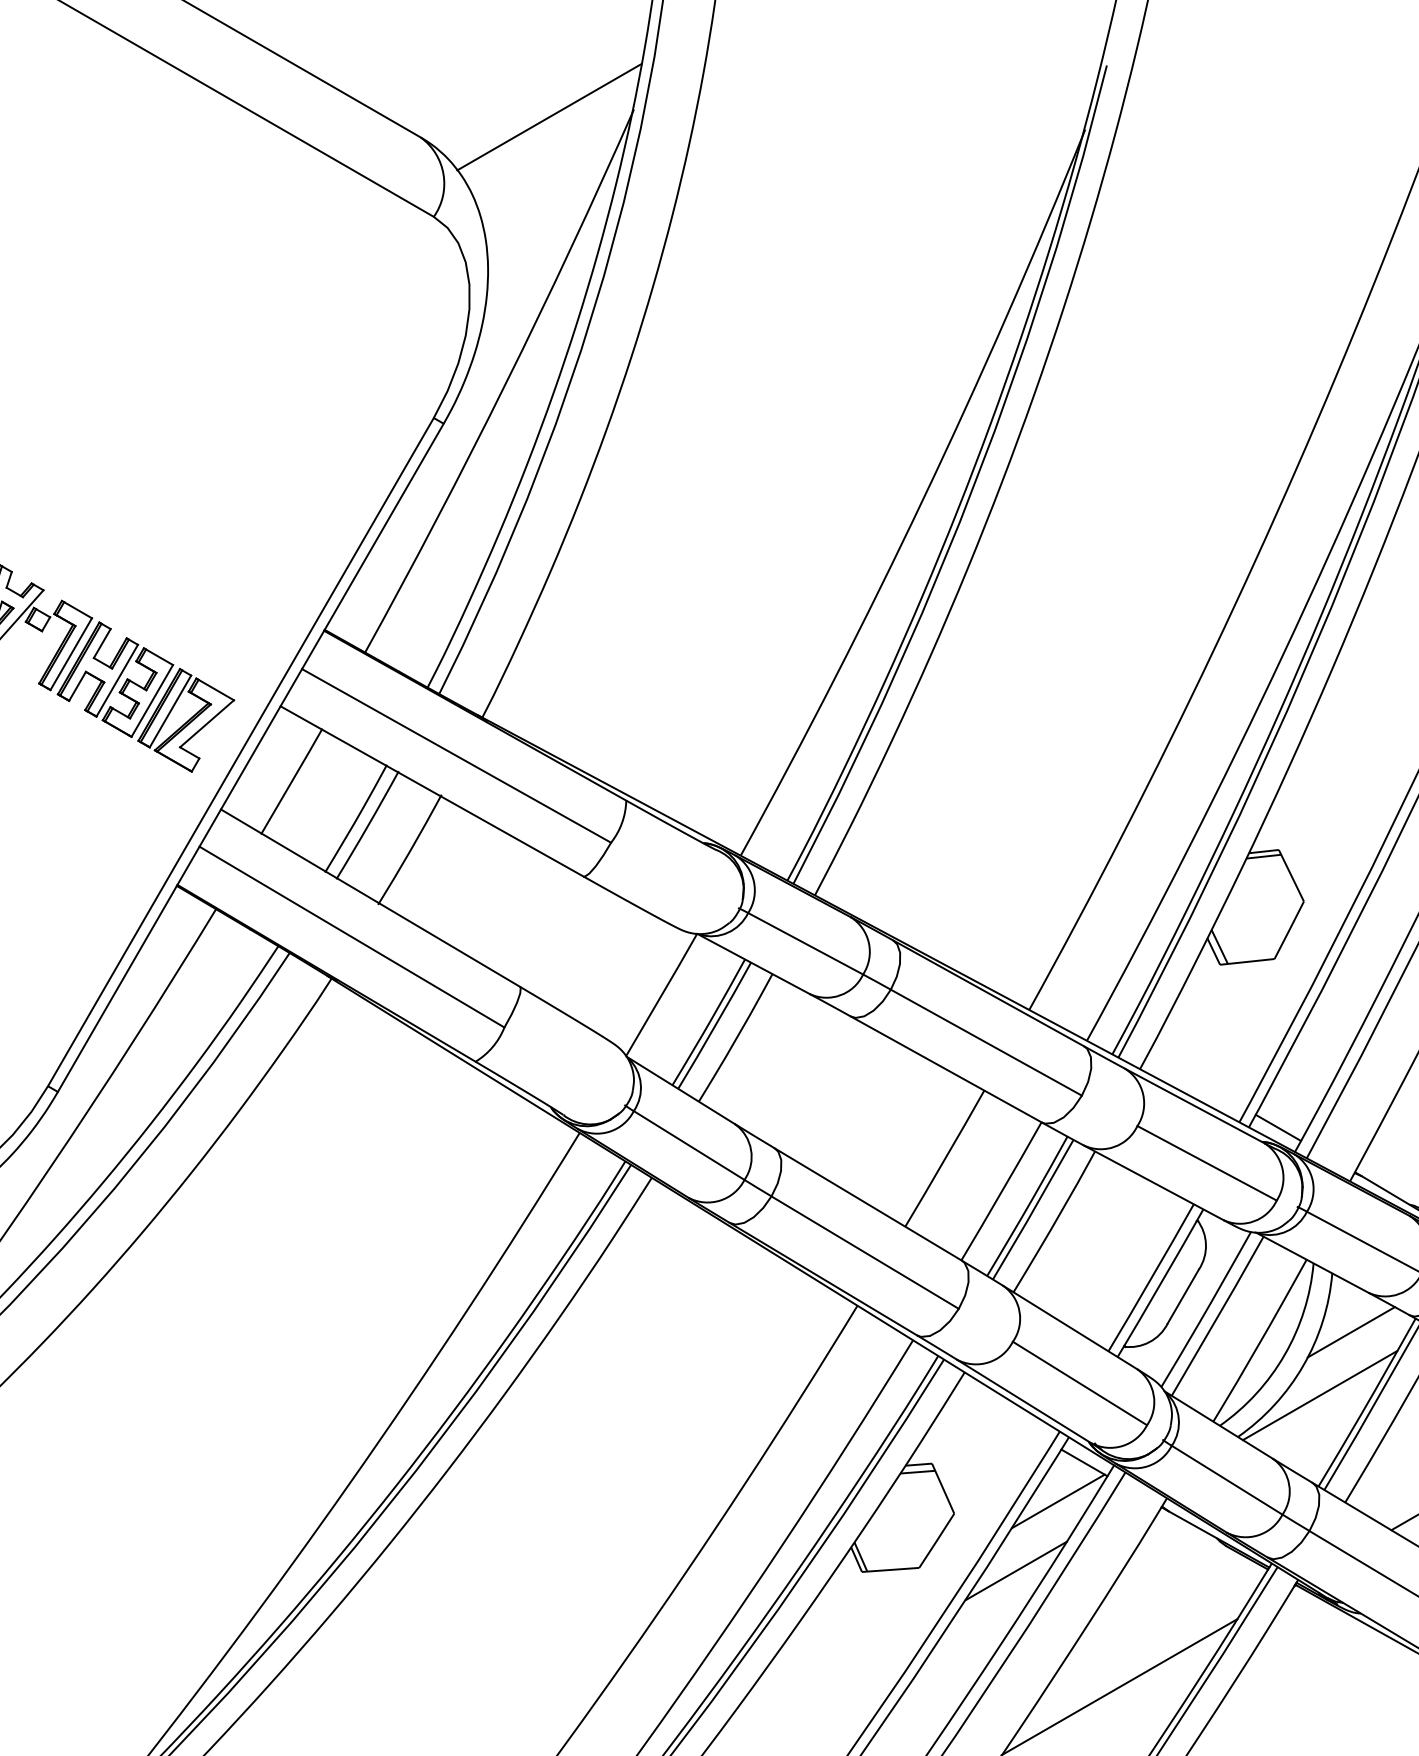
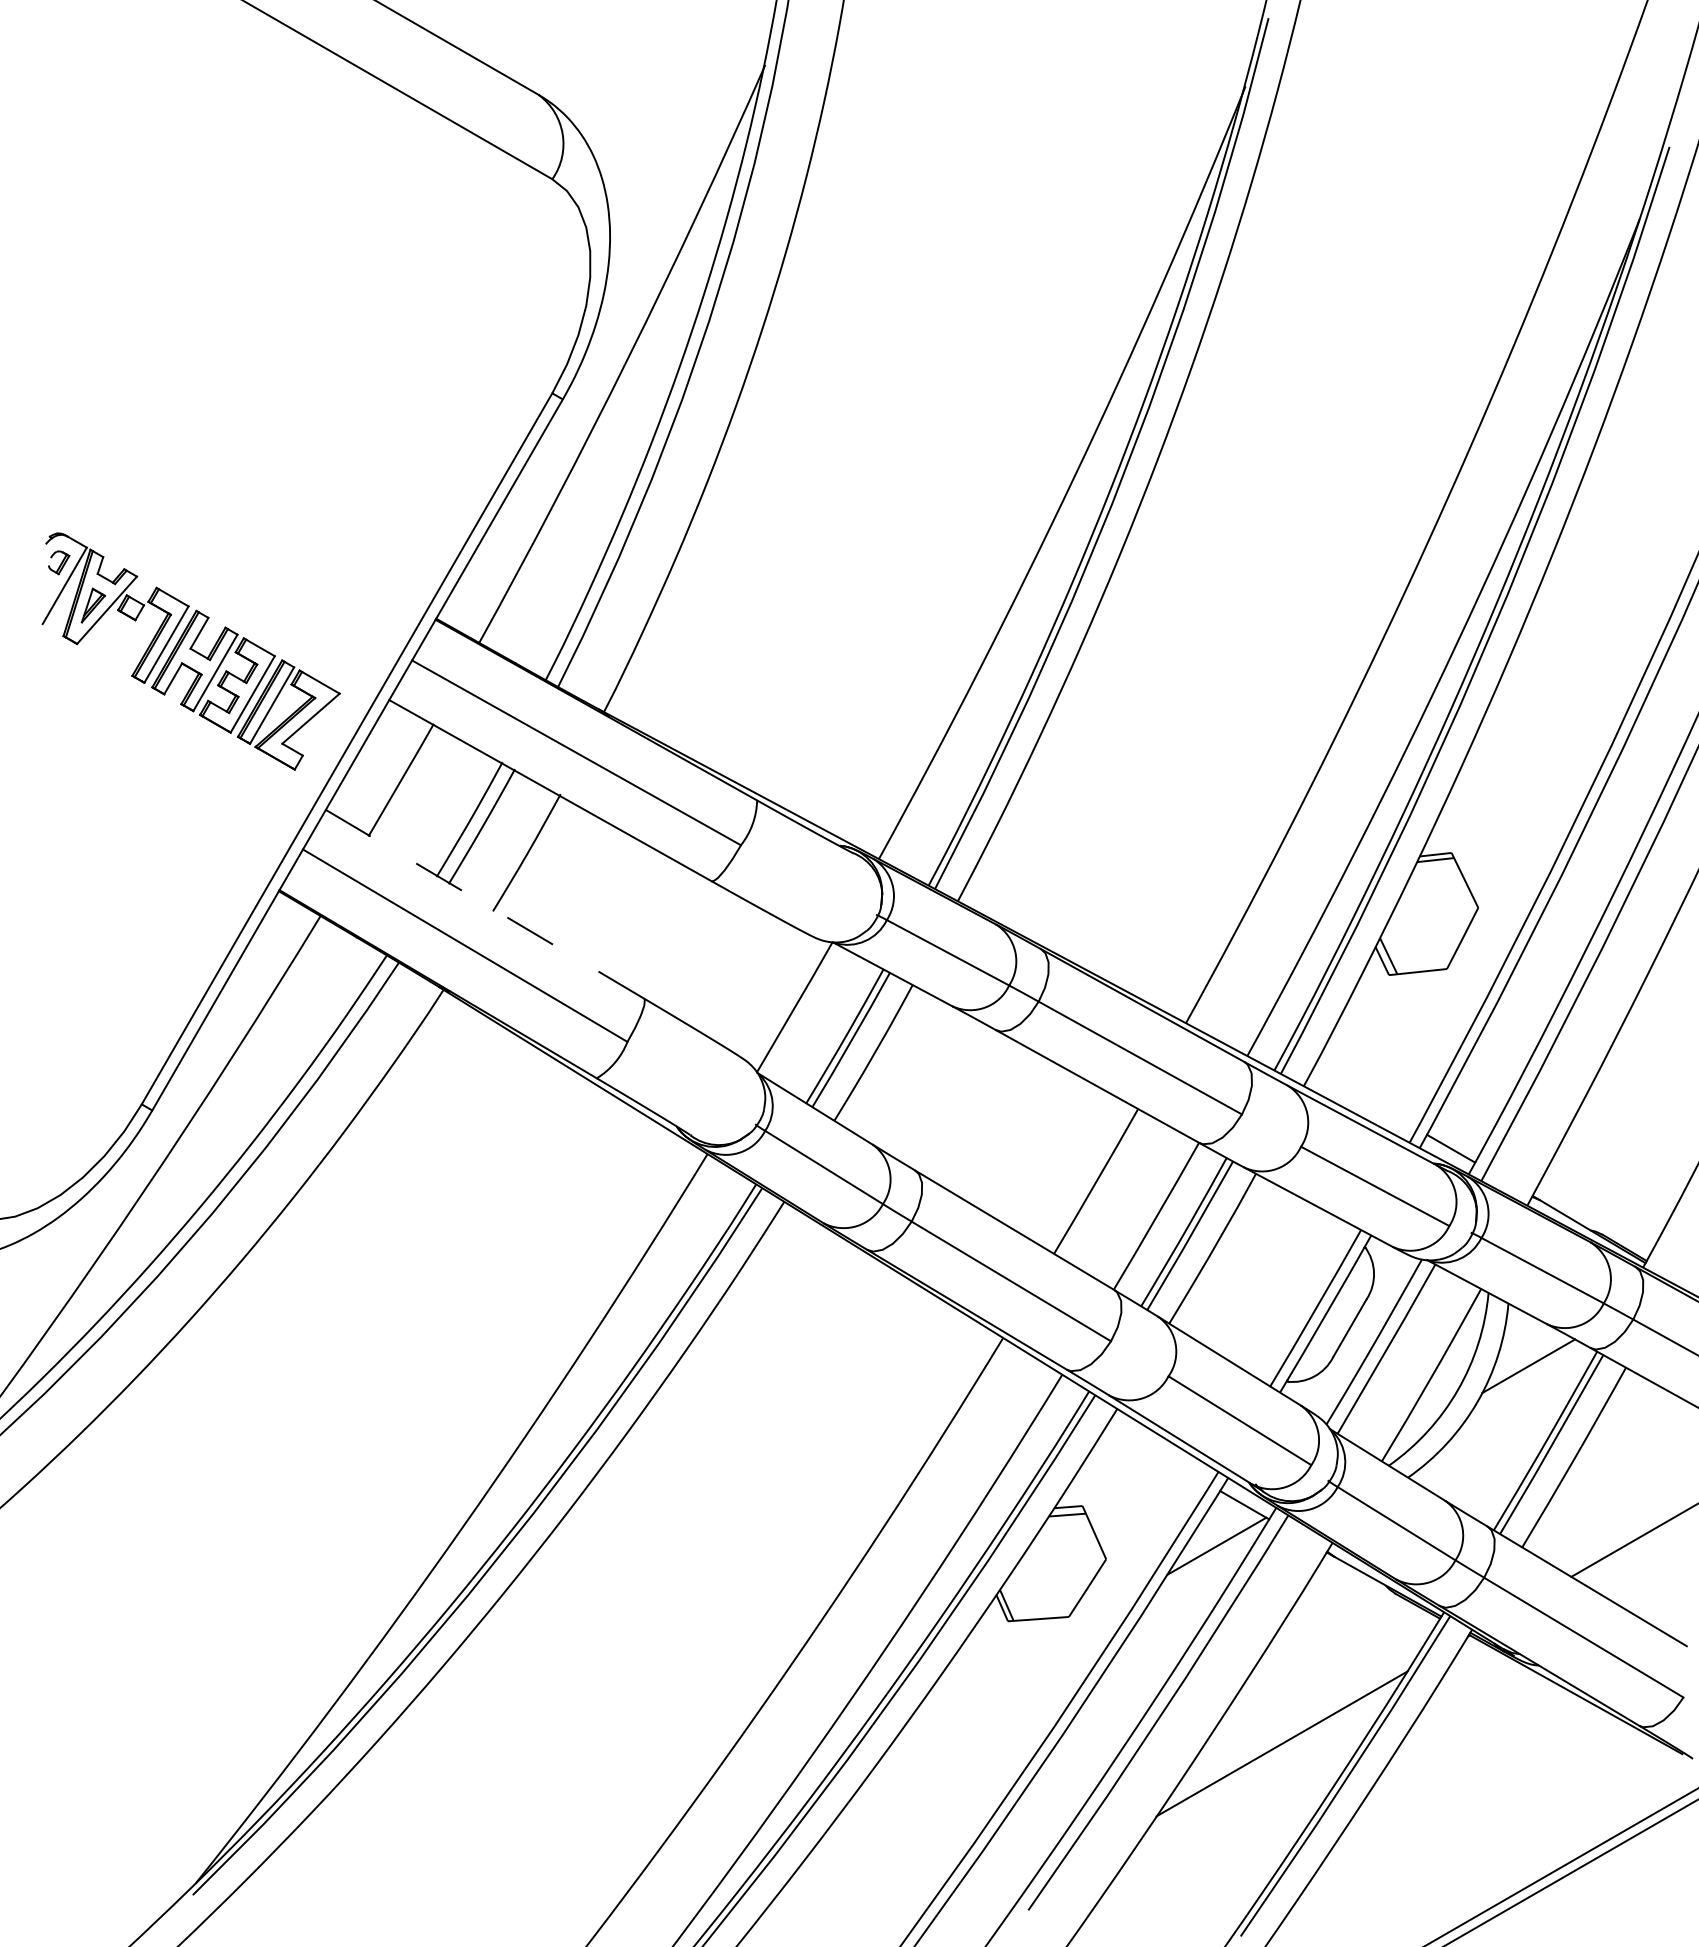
line: (549, 116) -> (675, 72), removed
line: (370, 898) -> (484, 904), solid -> dashed
line: (1320, 1395) -> (1495, 1433), removed
line: (1016, 1571) -> (1172, 1620), removed

